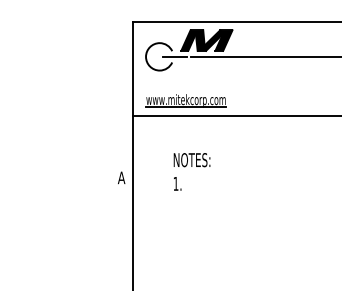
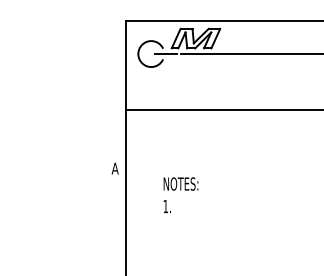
fill: (206, 40) -> (195, 38), removed
part: (185, 100) -> (175, 95), removed
text: (191, 171) -> (180, 194), moved

